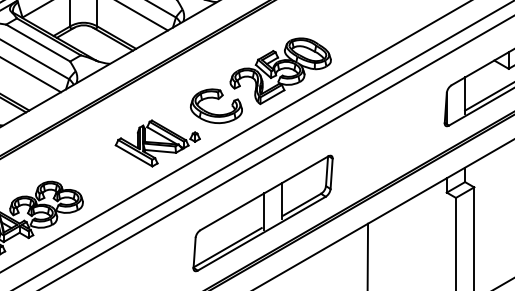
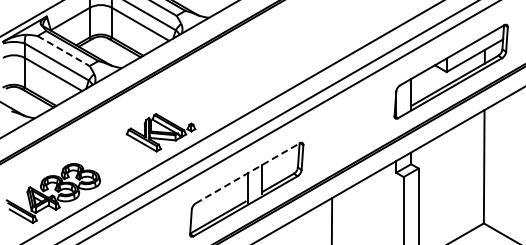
line: (39, 43) -> (64, 51), solid -> dashed
part: (260, 80) -> (244, 81), removed
line: (265, 193) -> (248, 173), solid -> dashed

